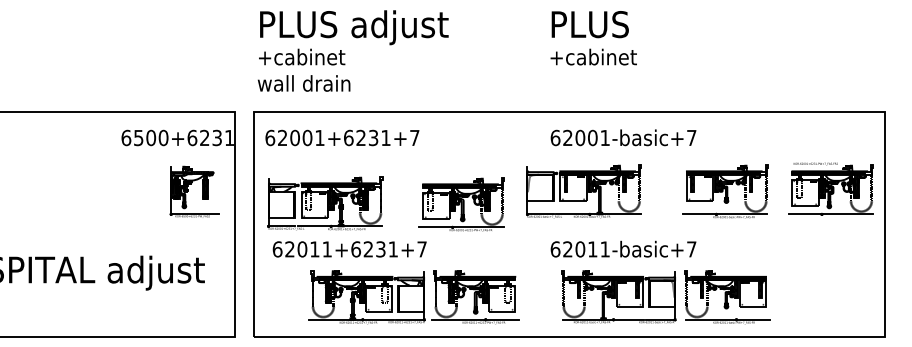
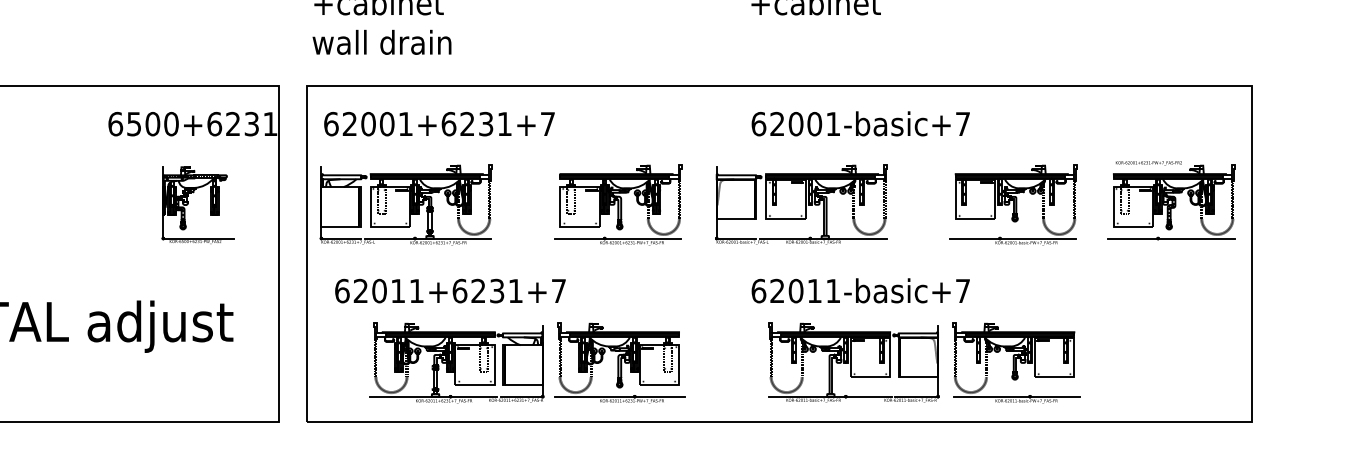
part: (194, 191) -> (198, 204), moved
part: (325, 203) -> (406, 204), moved
part: (461, 204) -> (617, 204), moved
part: (413, 297) -> (526, 363), moved

